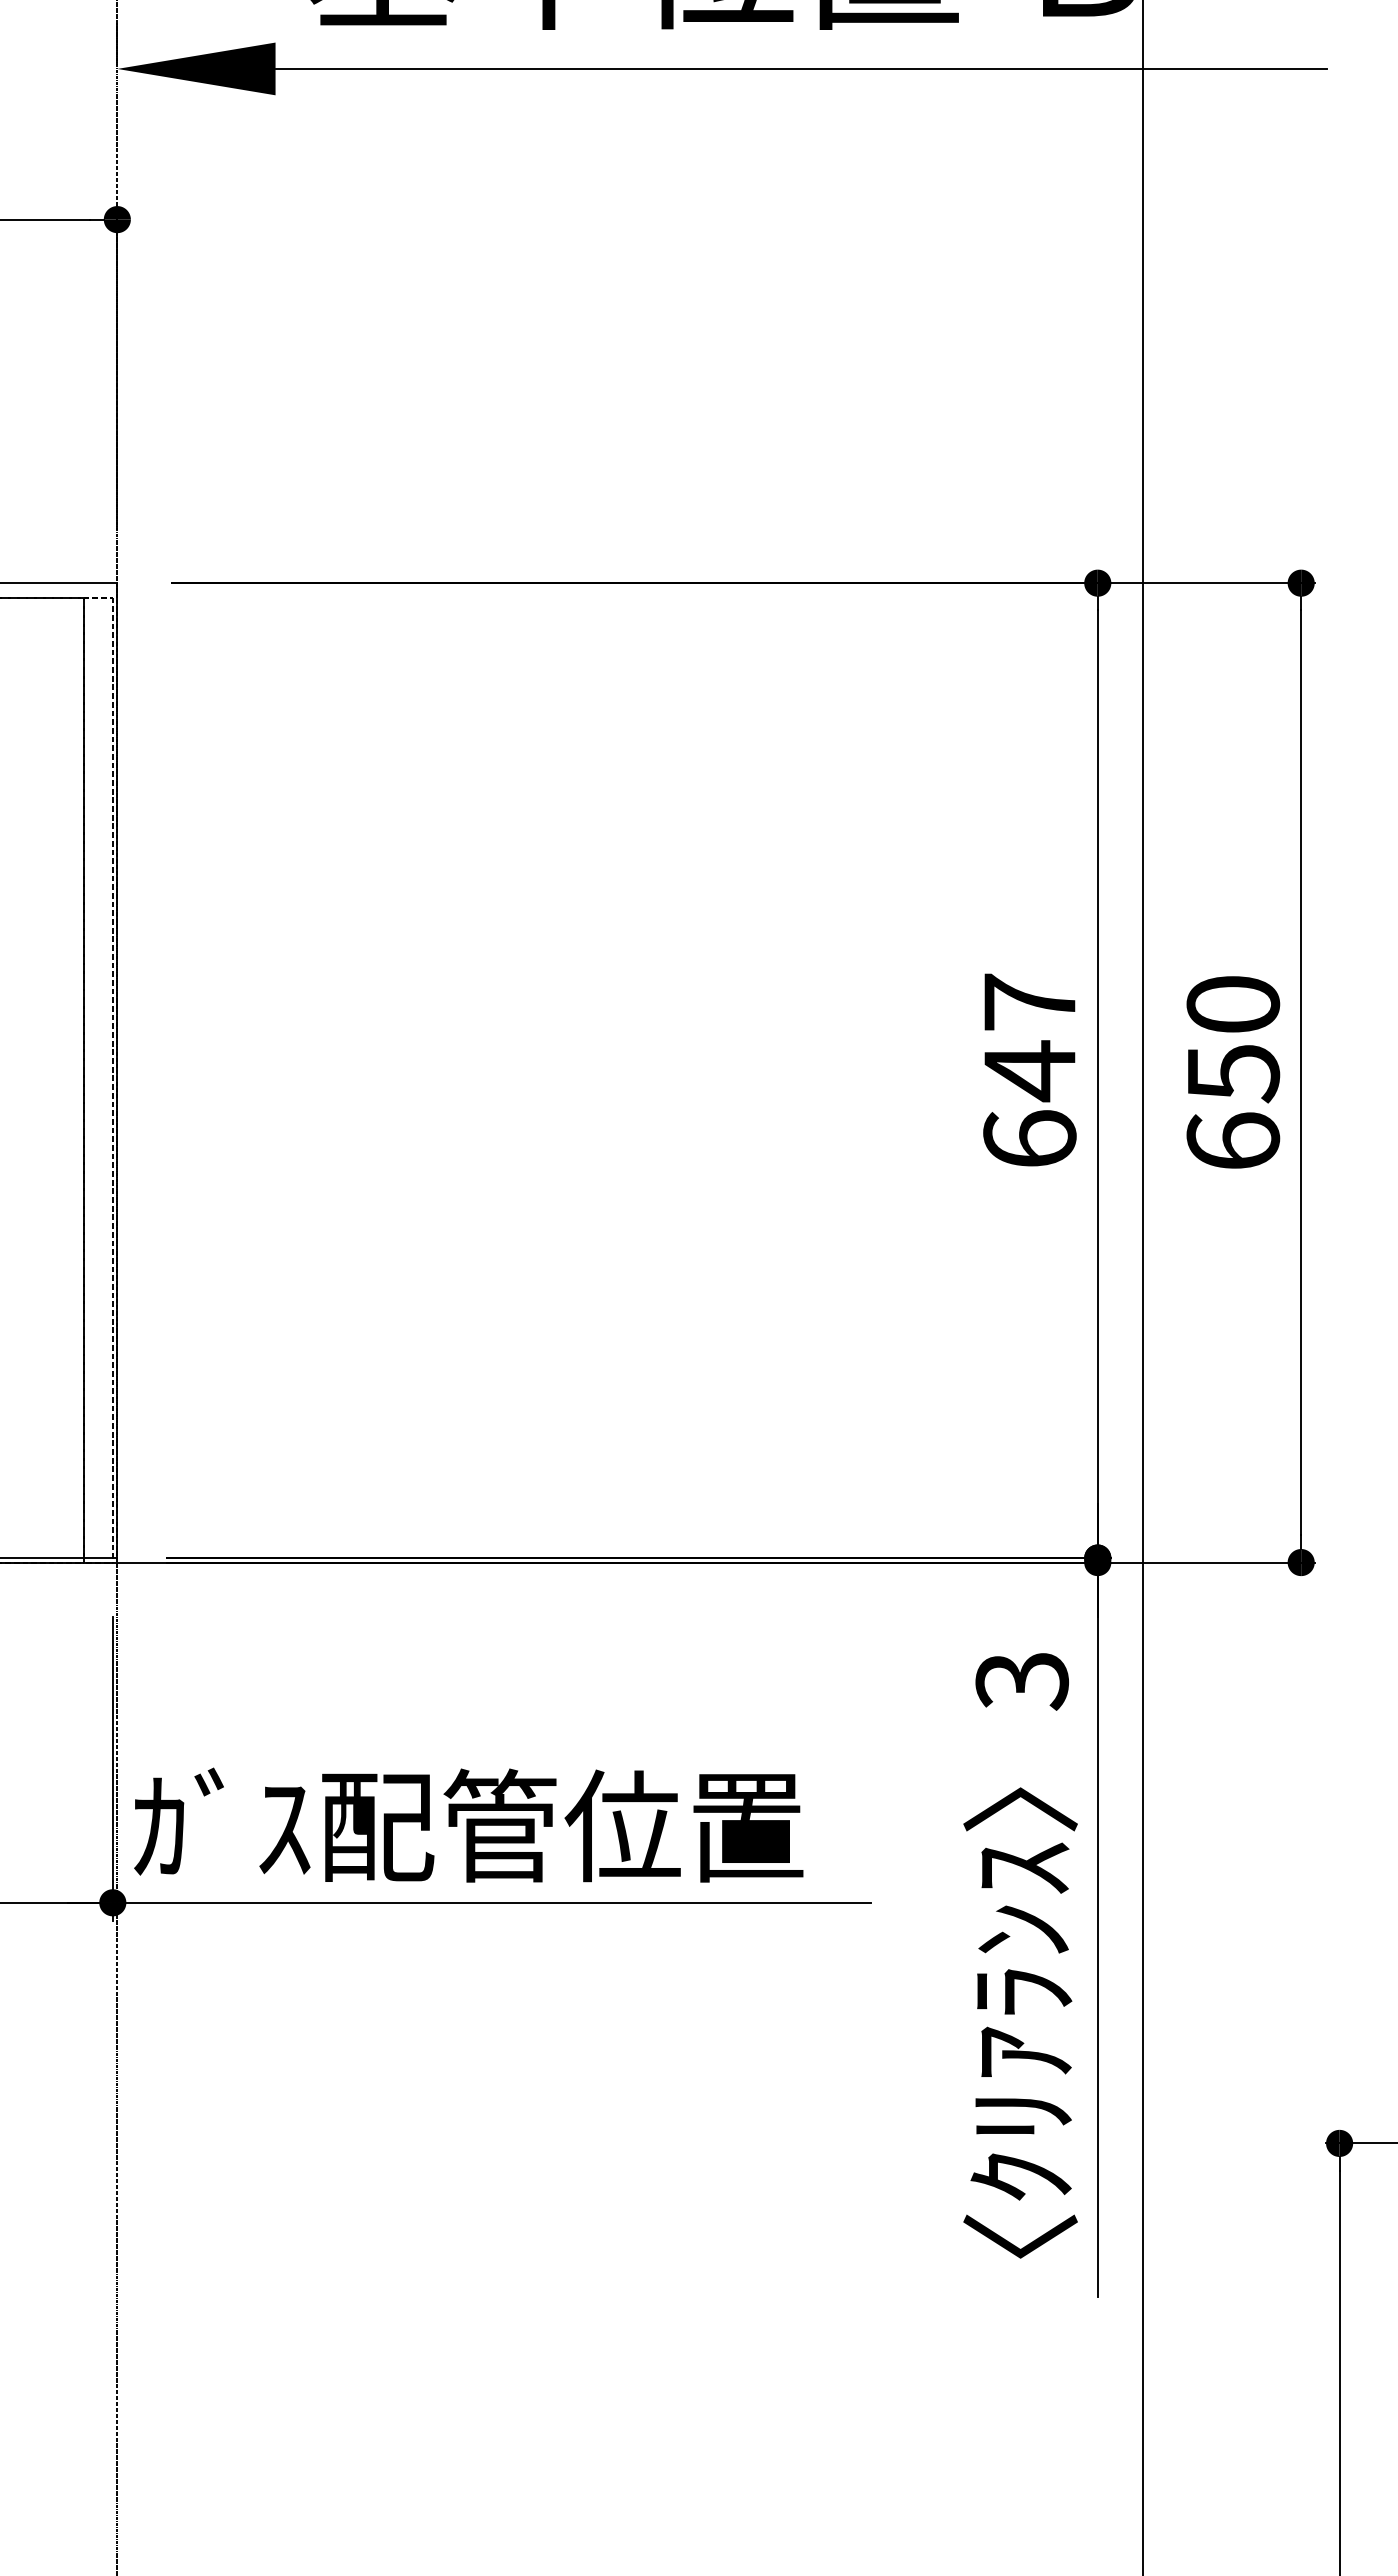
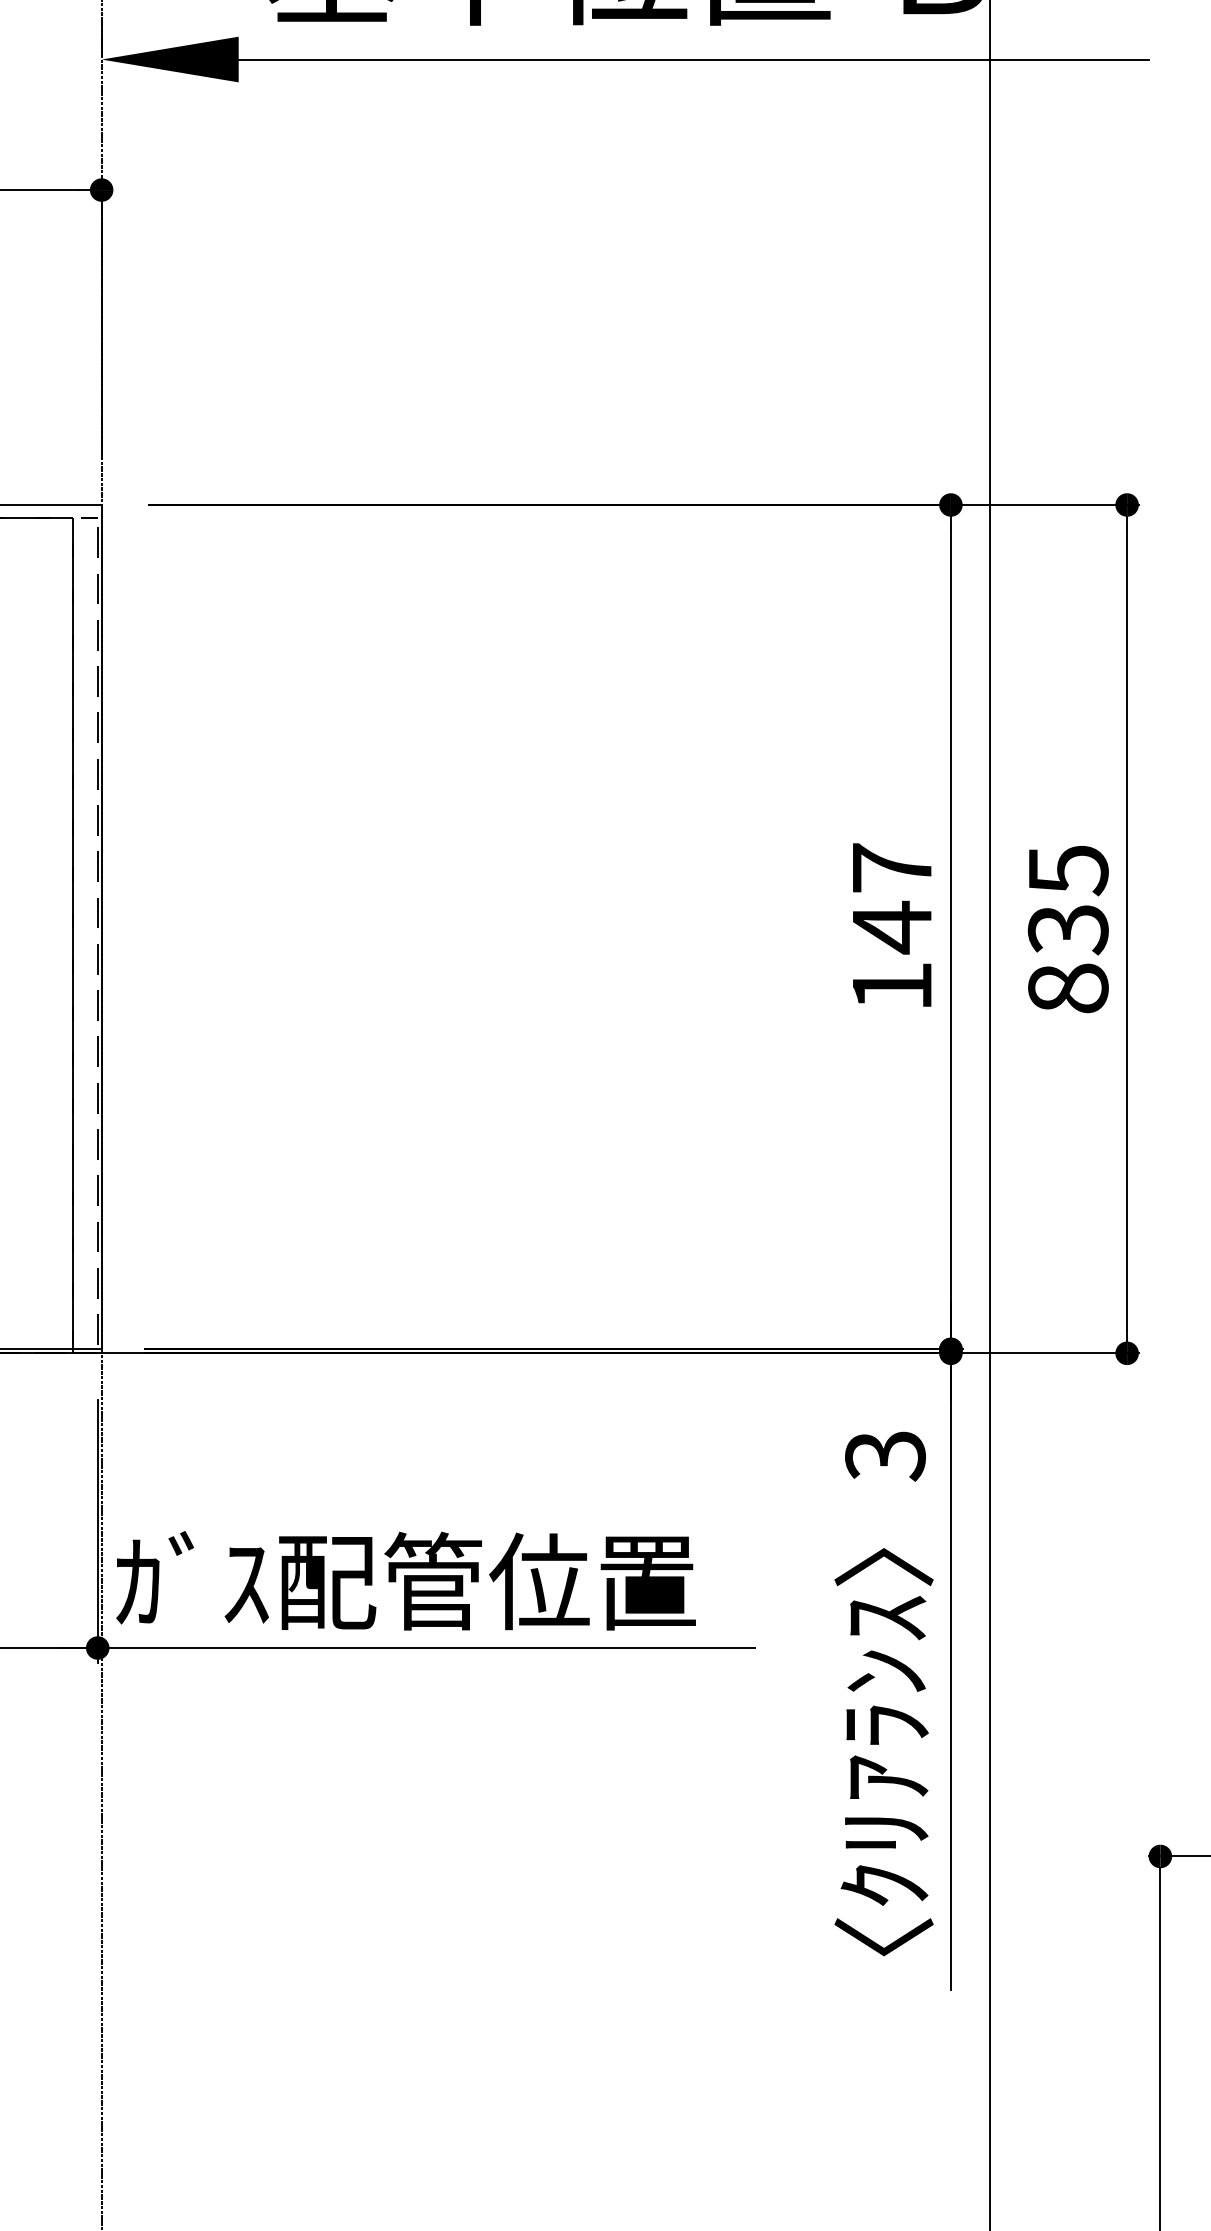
text: (1233, 1072) -> (1068, 928), 650 -> 835
text: (1029, 1138) -> (891, 986), 647 -> 147

